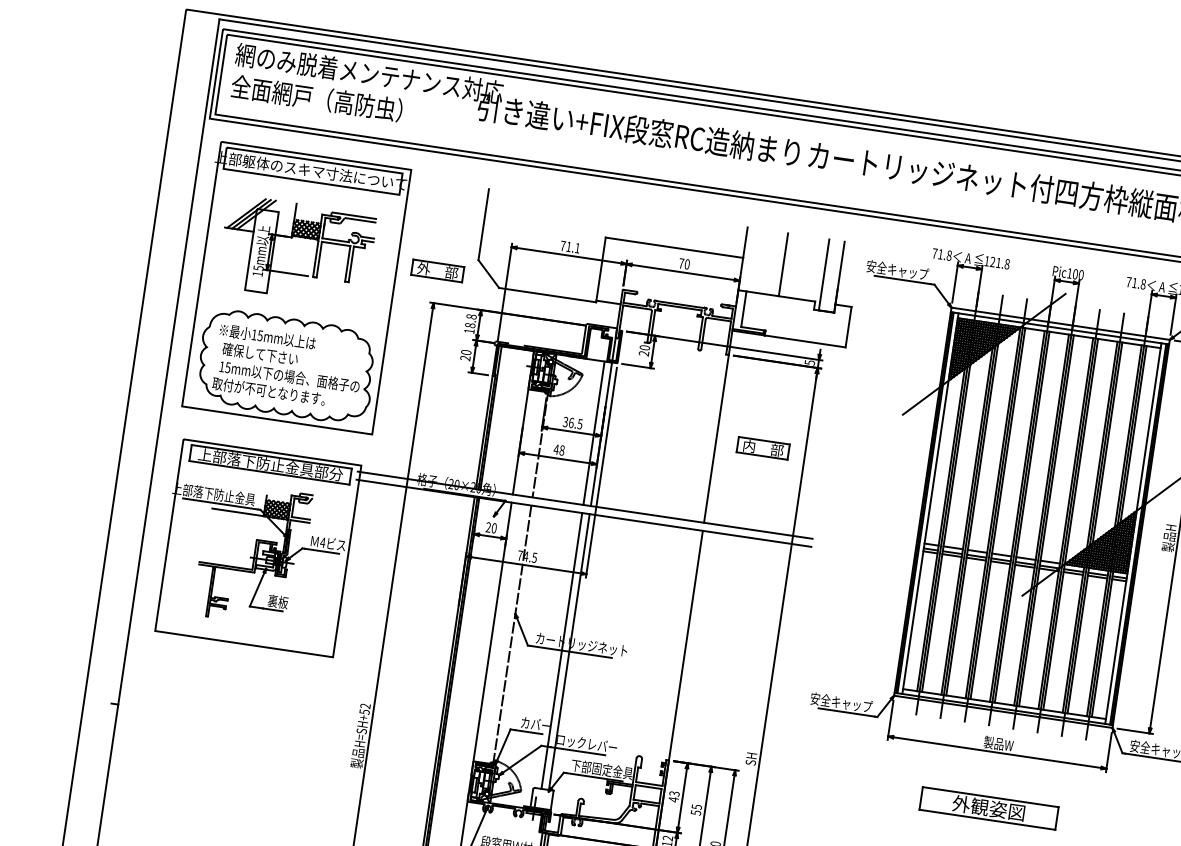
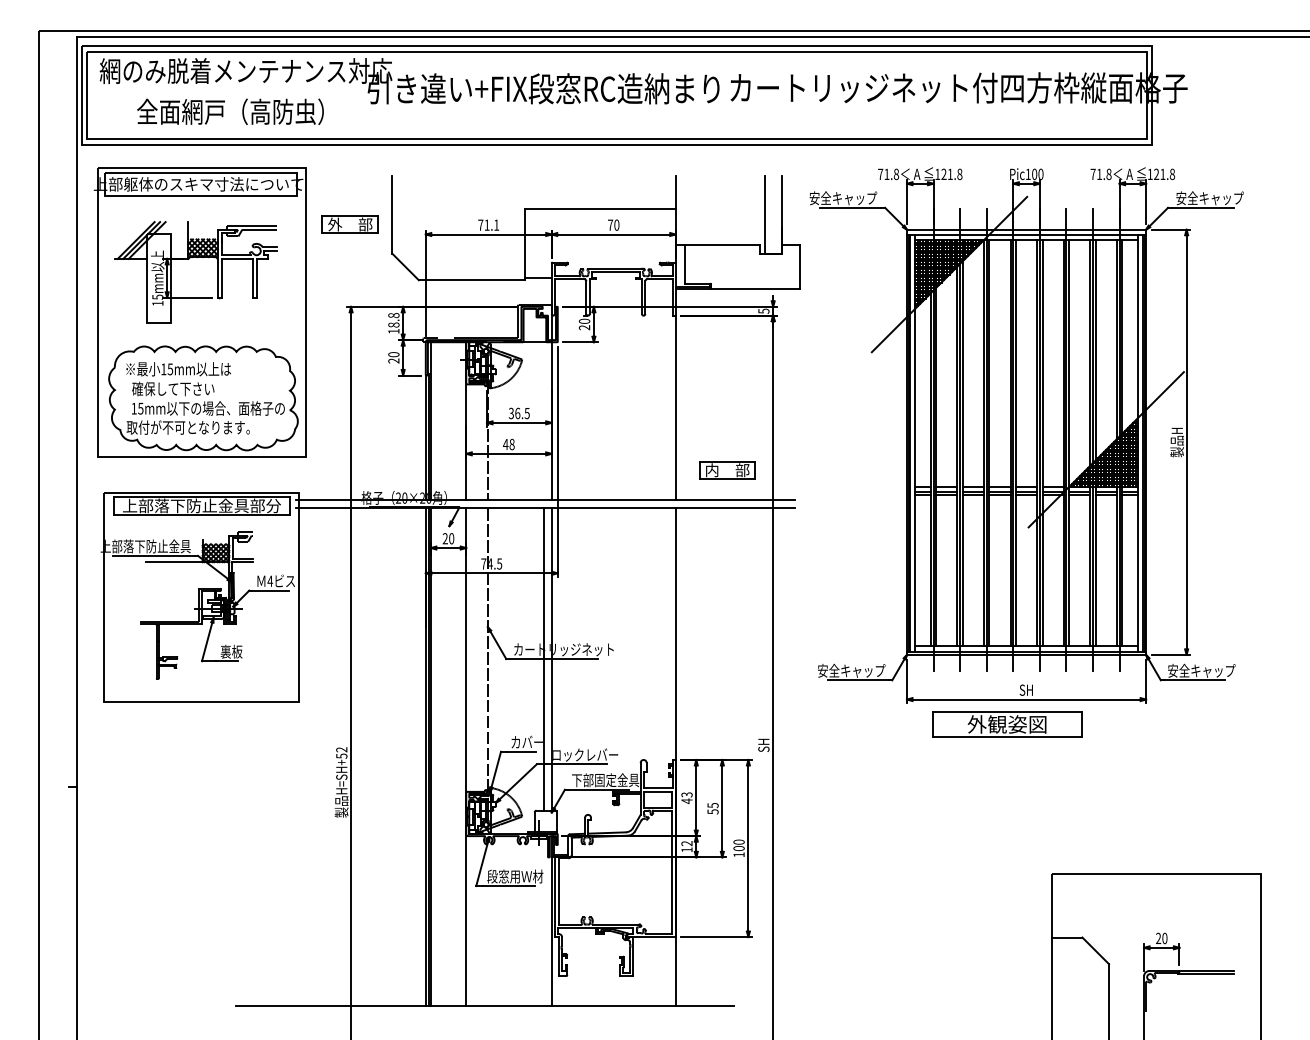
text: (316, 98) -> (230, 111), moved
line: (784, 264) -> (720, 209), removed
part: (437, 270) -> (349, 224), moved
line: (594, 432) -> (543, 420), removed
part: (763, 448) -> (727, 470), moved
text: (998, 743) -> (1026, 689), 製品W -> SH
part: (989, 808) -> (1007, 724), moved

